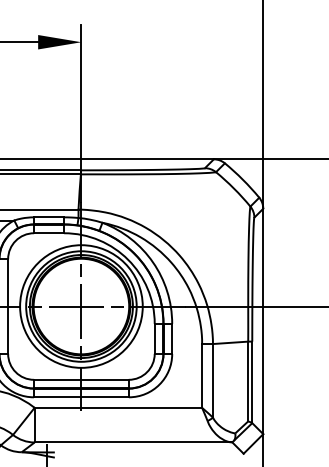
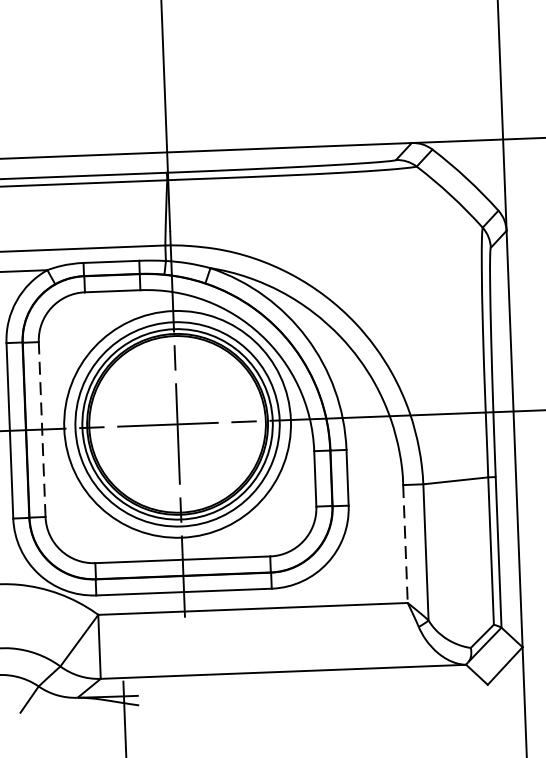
line: (8, 306) -> (42, 429), solid -> dashed
line: (202, 375) -> (406, 543), solid -> dashed

